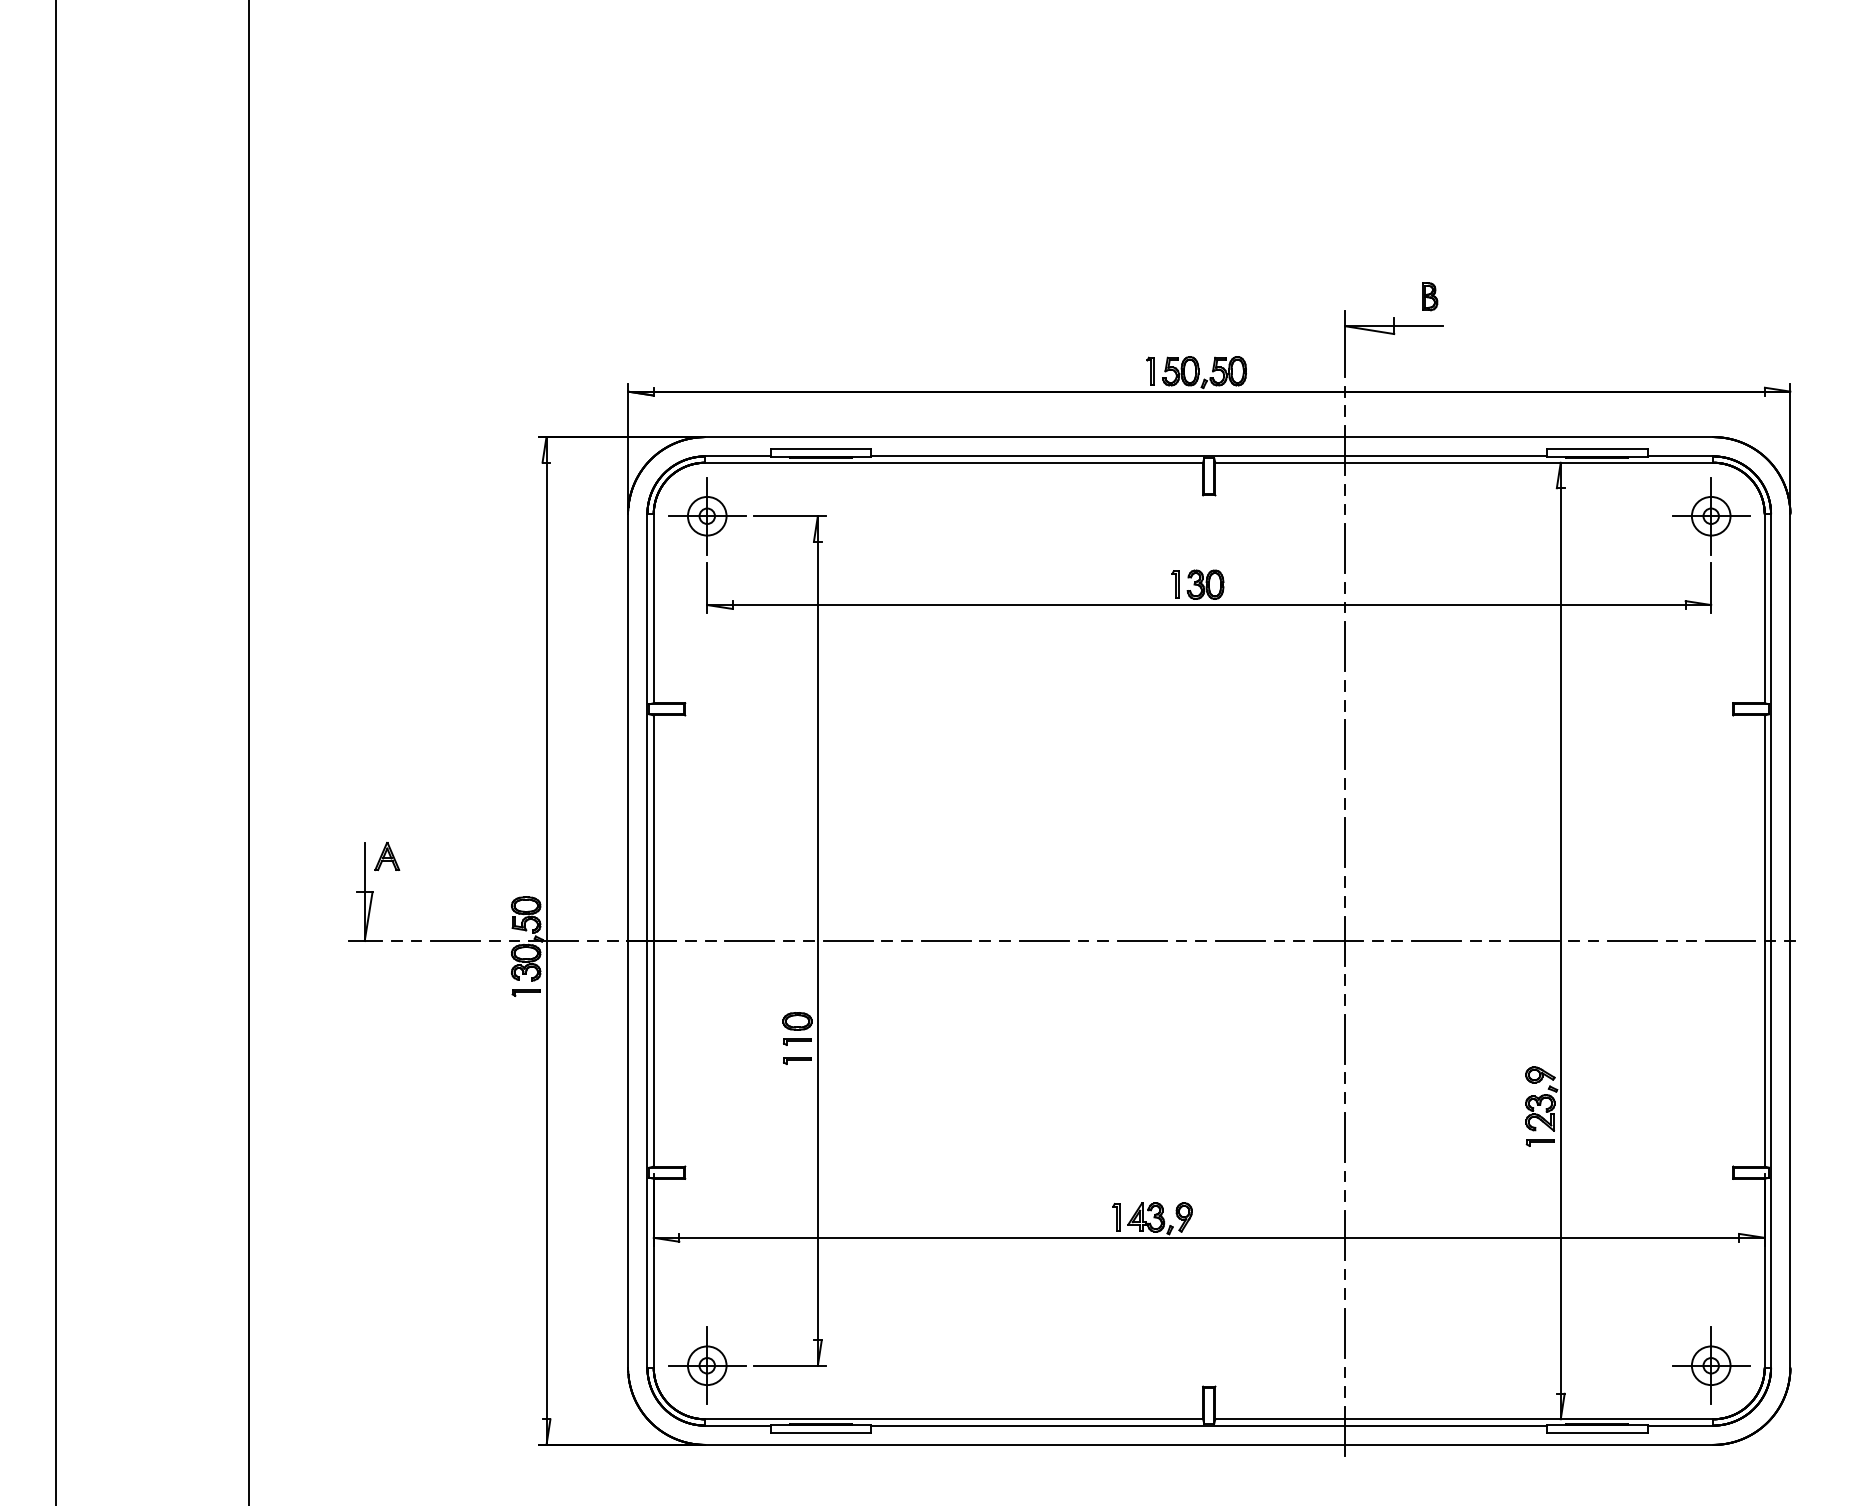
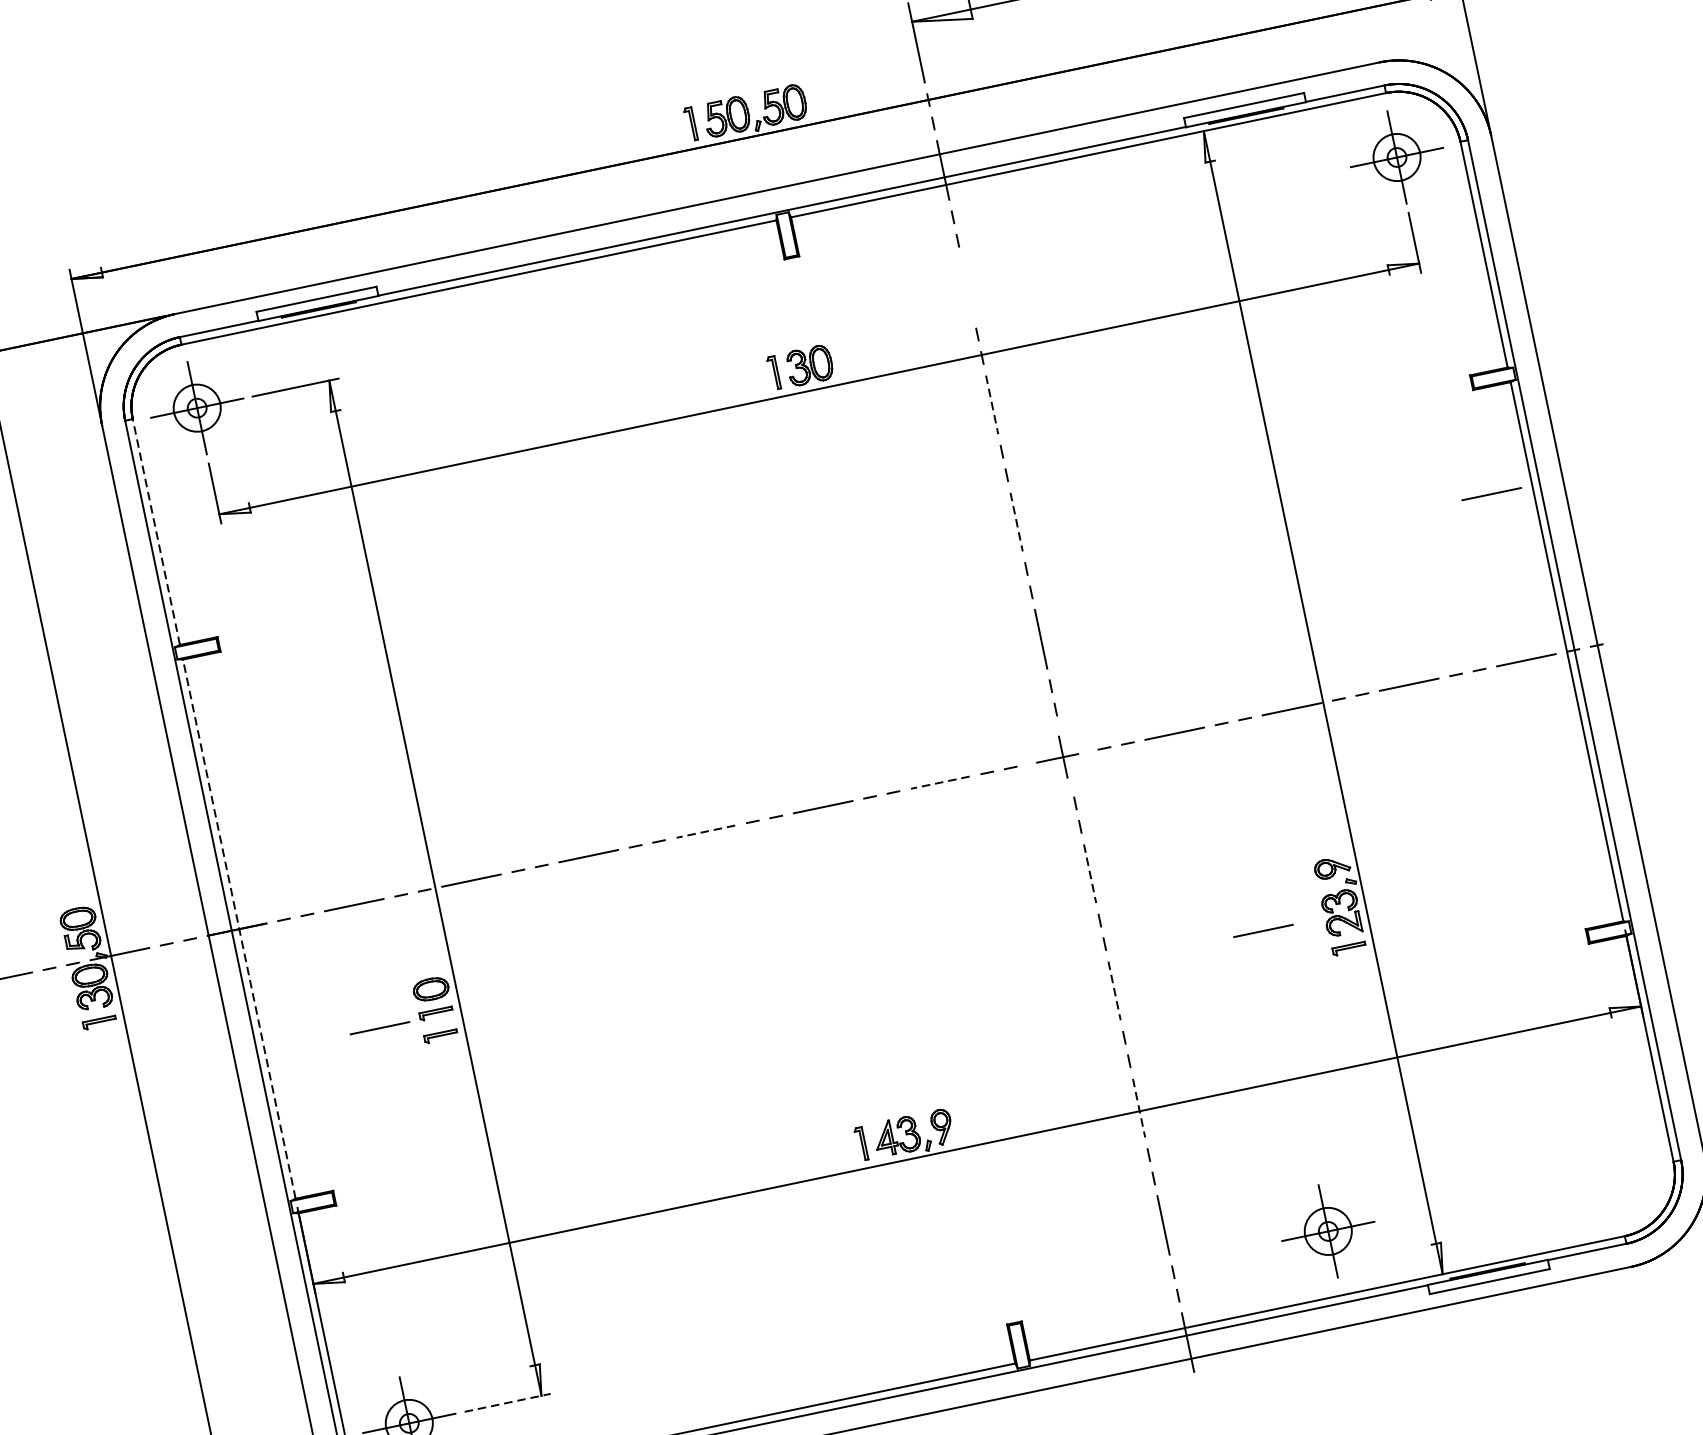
line: (1344, 548) -> (966, 287), removed
line: (653, 608) -> (155, 531), solid -> dashed
line: (1345, 646) -> (992, 404), solid -> dashed
line: (1345, 744) -> (1016, 521), solid -> dashed
line: (1730, 801) -> (1491, 493), added
line: (653, 941) -> (239, 929), solid -> dashed
line: (1044, 941) -> (706, 832), solid -> dashed
line: (1240, 941) -> (940, 783), solid -> dashed
part: (1338, 941) -> (1057, 758), size x0.7
line: (1345, 1039) -> (1090, 874), solid -> dashed
line: (749, 1043) -> (379, 1027), added
line: (1474, 1113) -> (1263, 930), added
line: (1345, 1137) -> (1115, 991), solid -> dashed
line: (1345, 1235) -> (1139, 1108), solid -> dashed
line: (789, 1365) -> (507, 1402), solid -> dashed
part: (1711, 1365) -> (1328, 1231), moved

